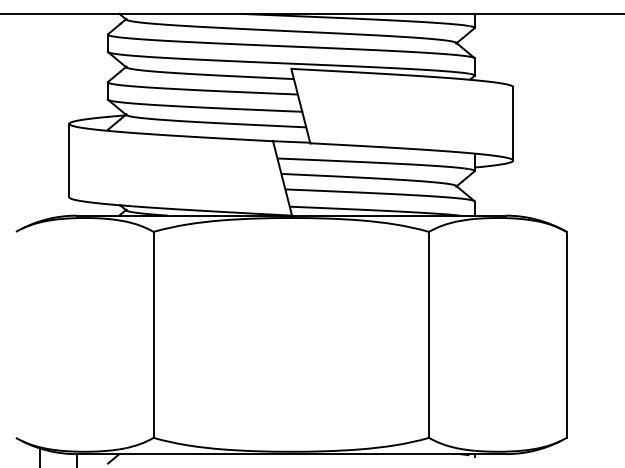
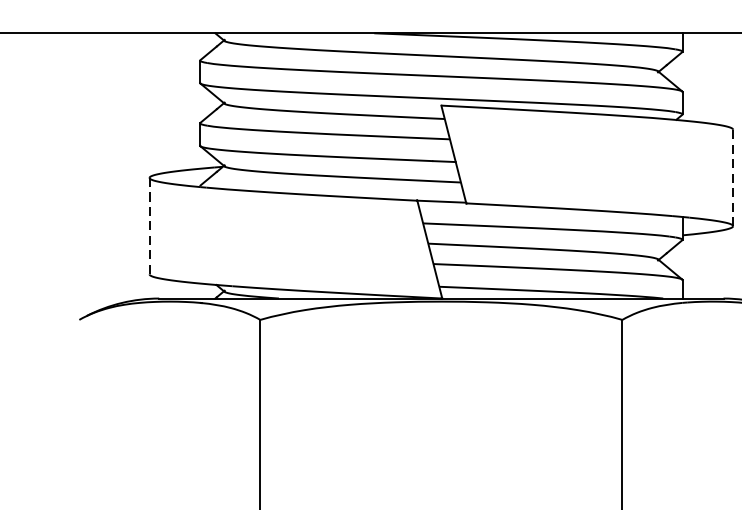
line: (513, 123) -> (733, 177), solid -> dashed
line: (69, 160) -> (149, 226), solid -> dashed

